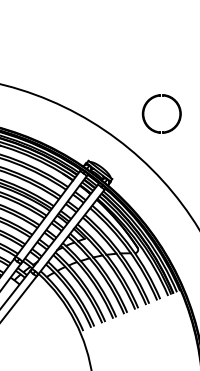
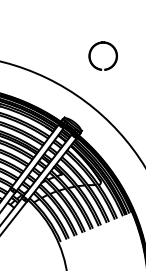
part: (154, 99) -> (97, 45), moved

